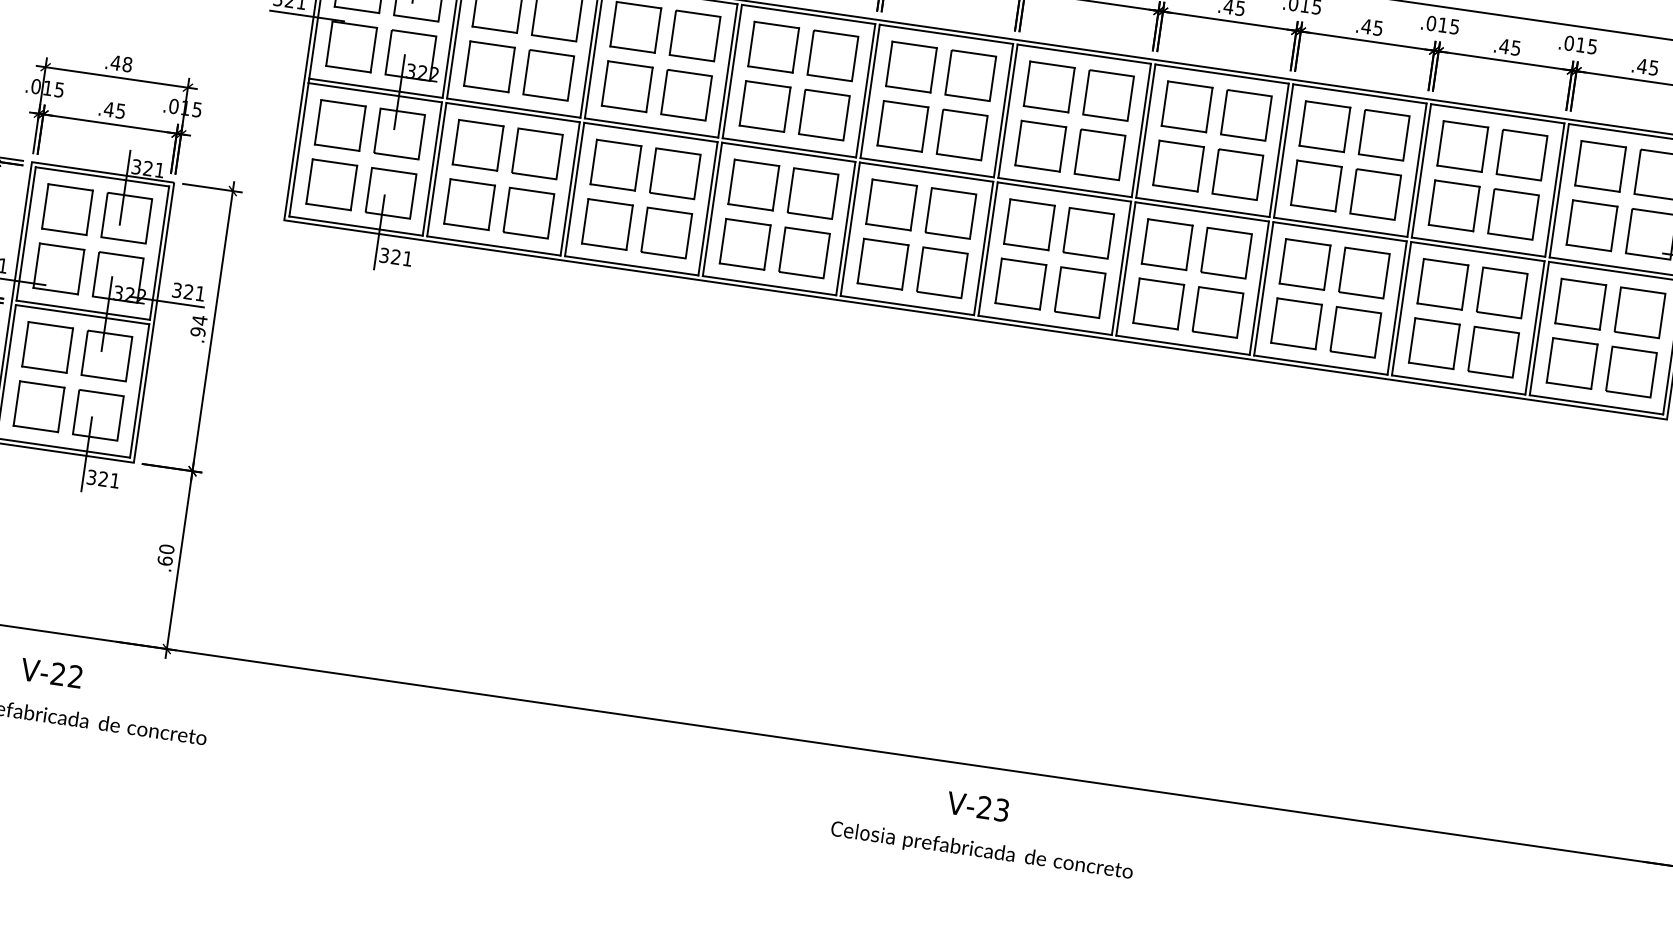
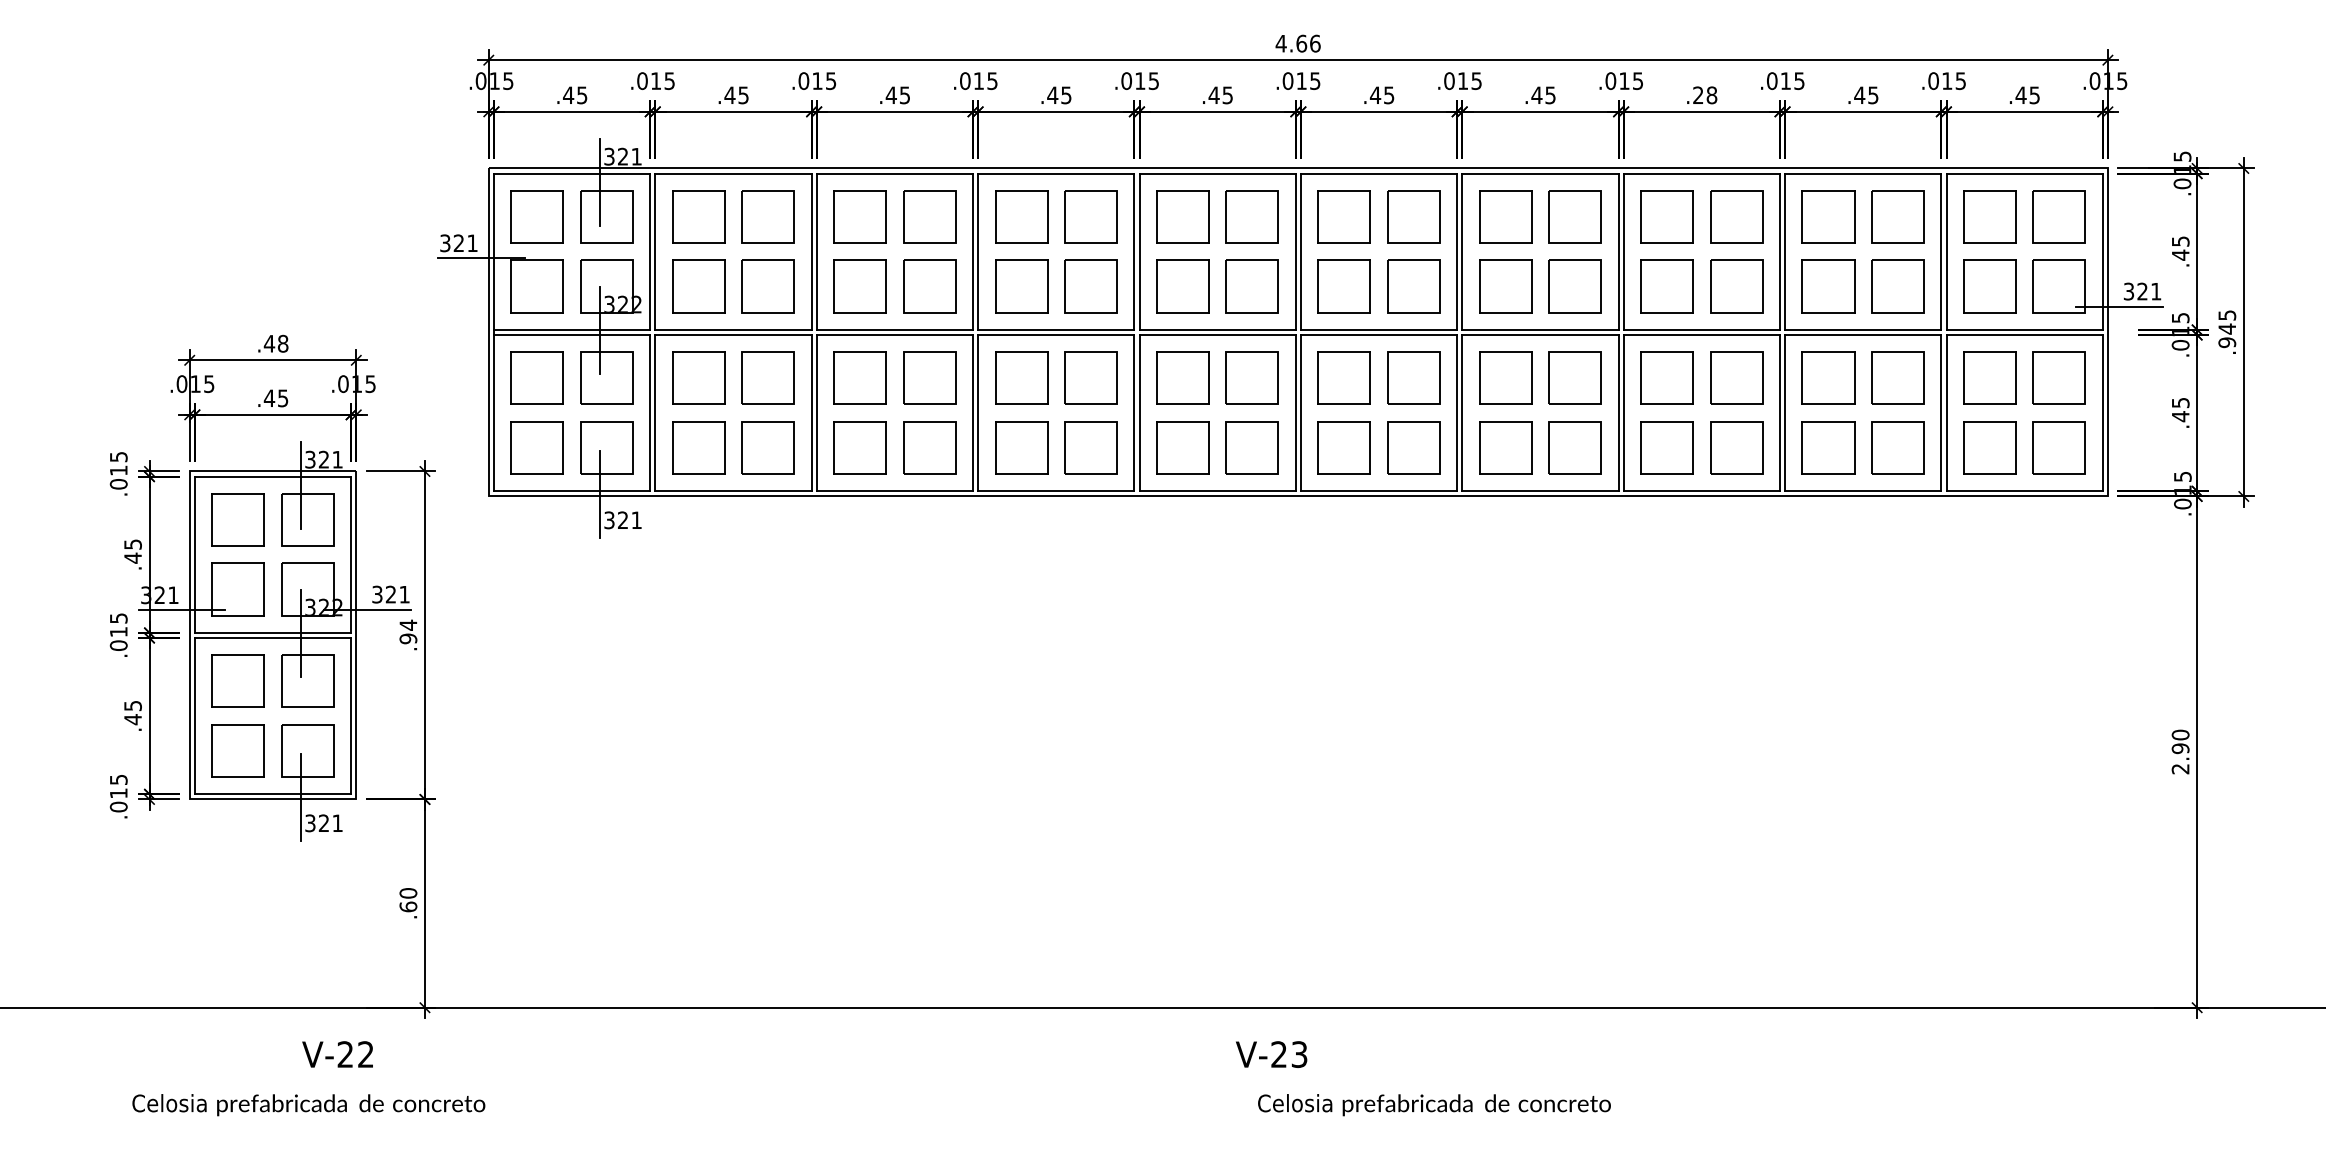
text: (1371, 27) -> (1704, 95), .45 -> .28
text: (51, 673) -> (337, 1054), moved
text: (977, 806) -> (1271, 1054), moved
text: (981, 851) -> (1434, 1105), moved

